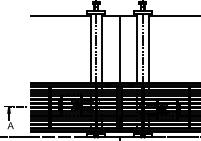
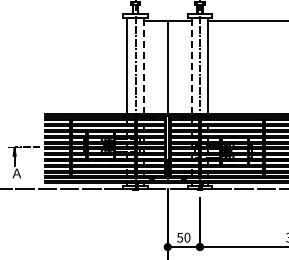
line: (60, 15) -> (86, 21), removed
line: (102, 47) -> (143, 65), solid -> dashed
line: (136, 47) -> (191, 65), solid -> dashed

